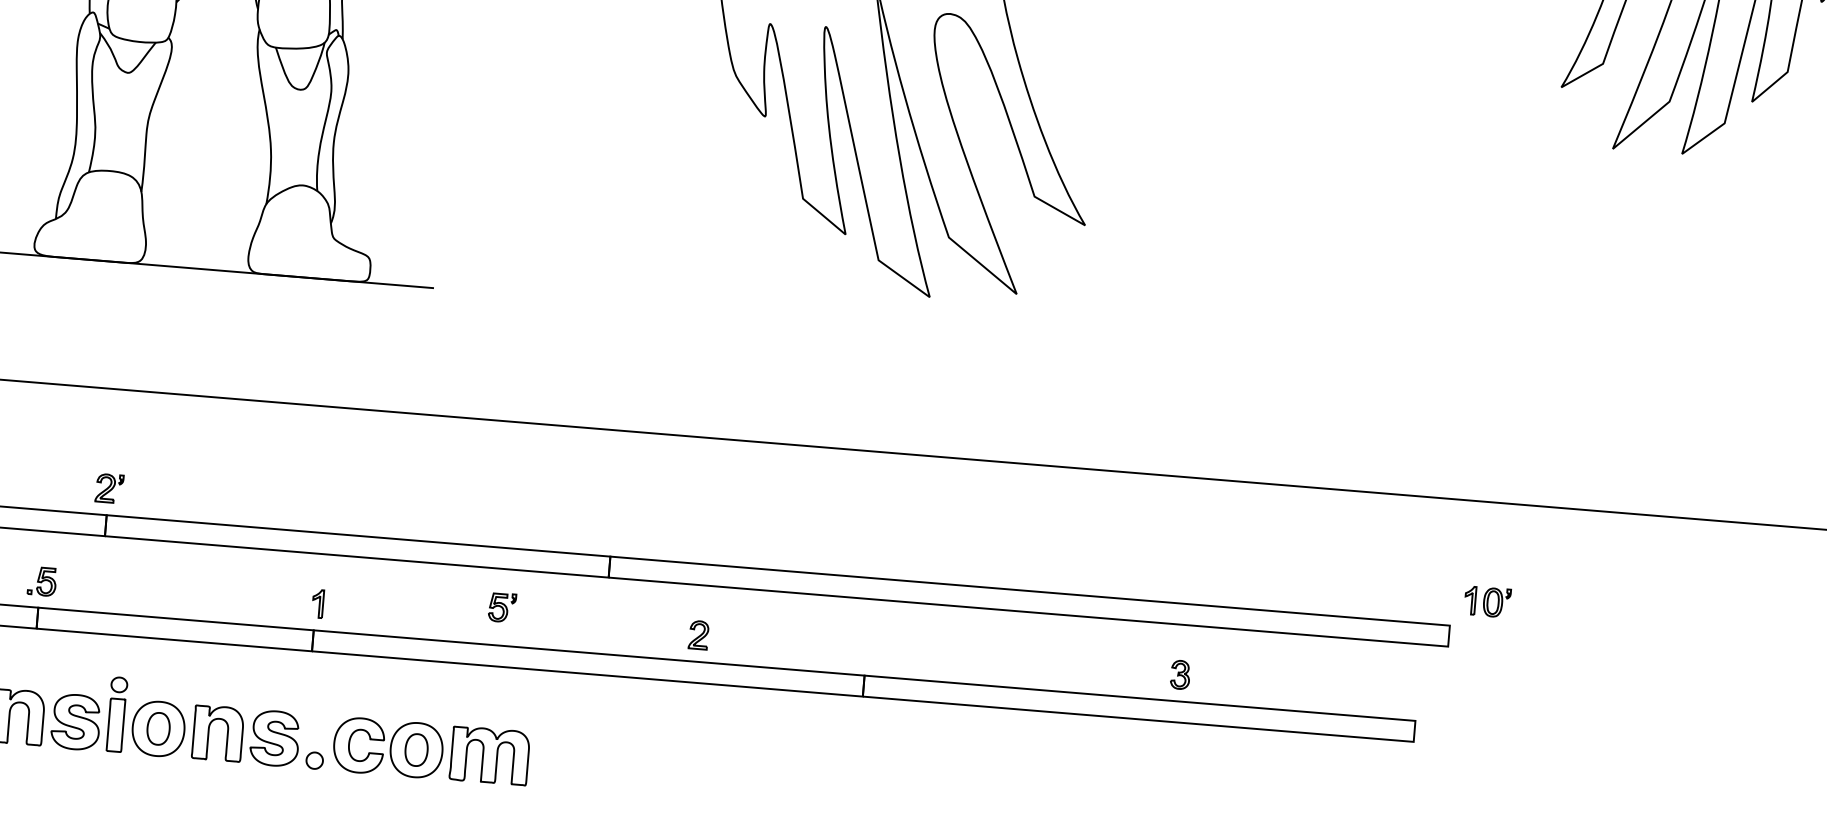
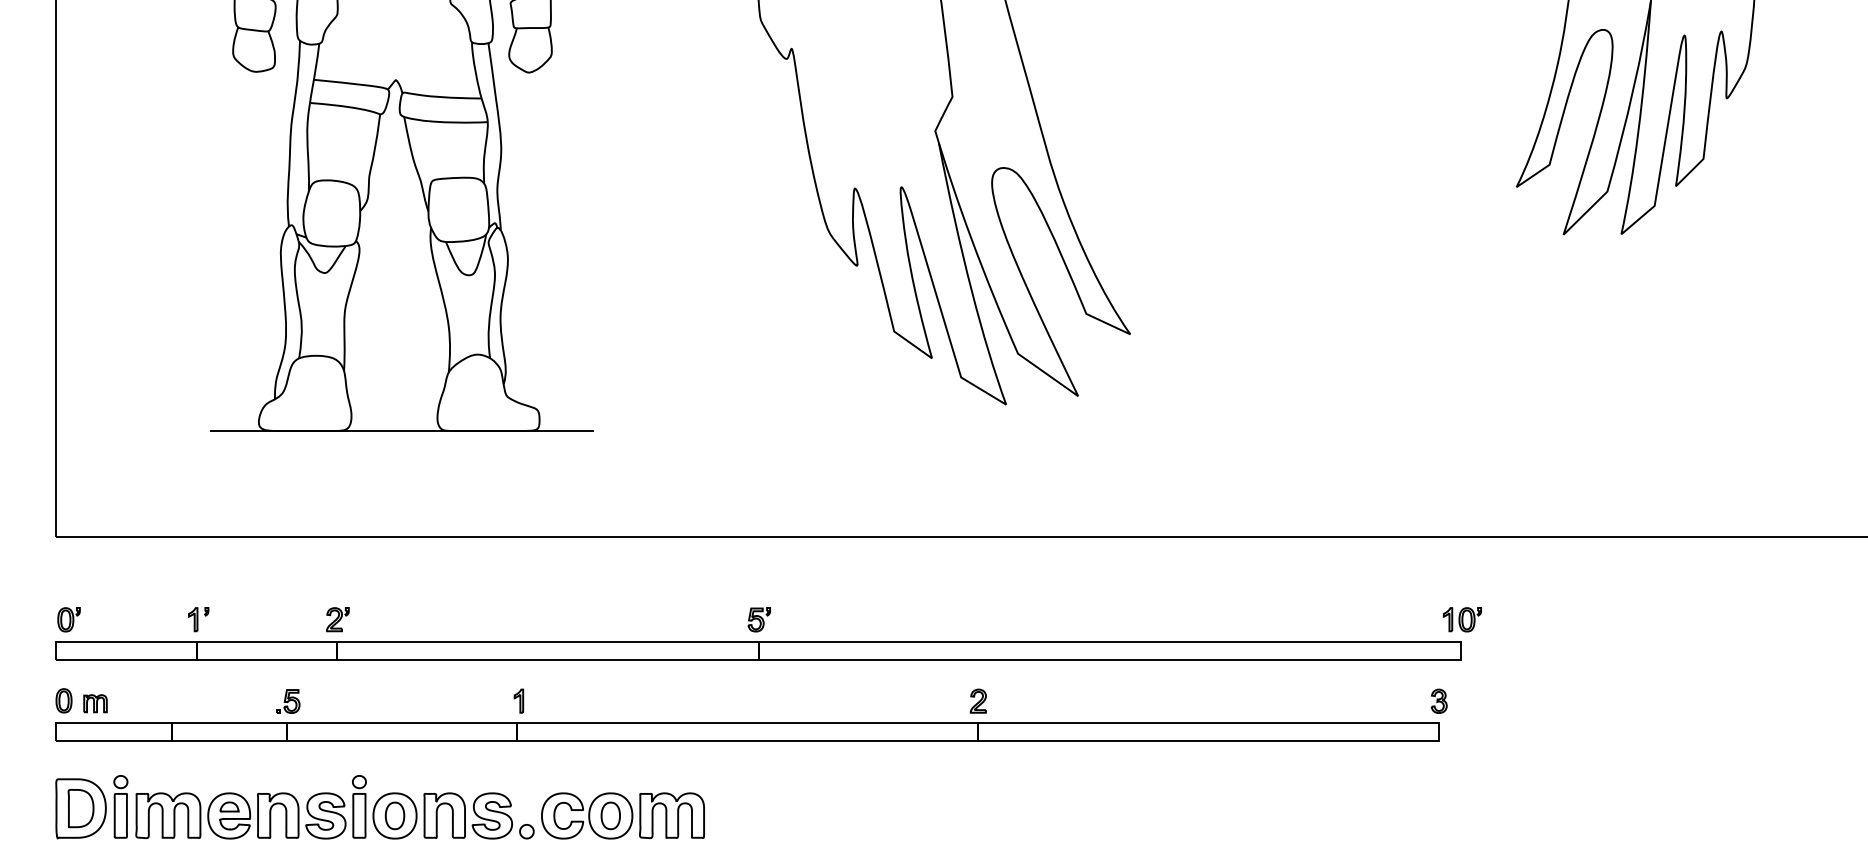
part: (1486, 601) -> (1461, 619), moved
part: (501, 607) -> (758, 619), moved
part: (697, 634) -> (977, 700), moved
part: (1179, 673) -> (1438, 700), moved

